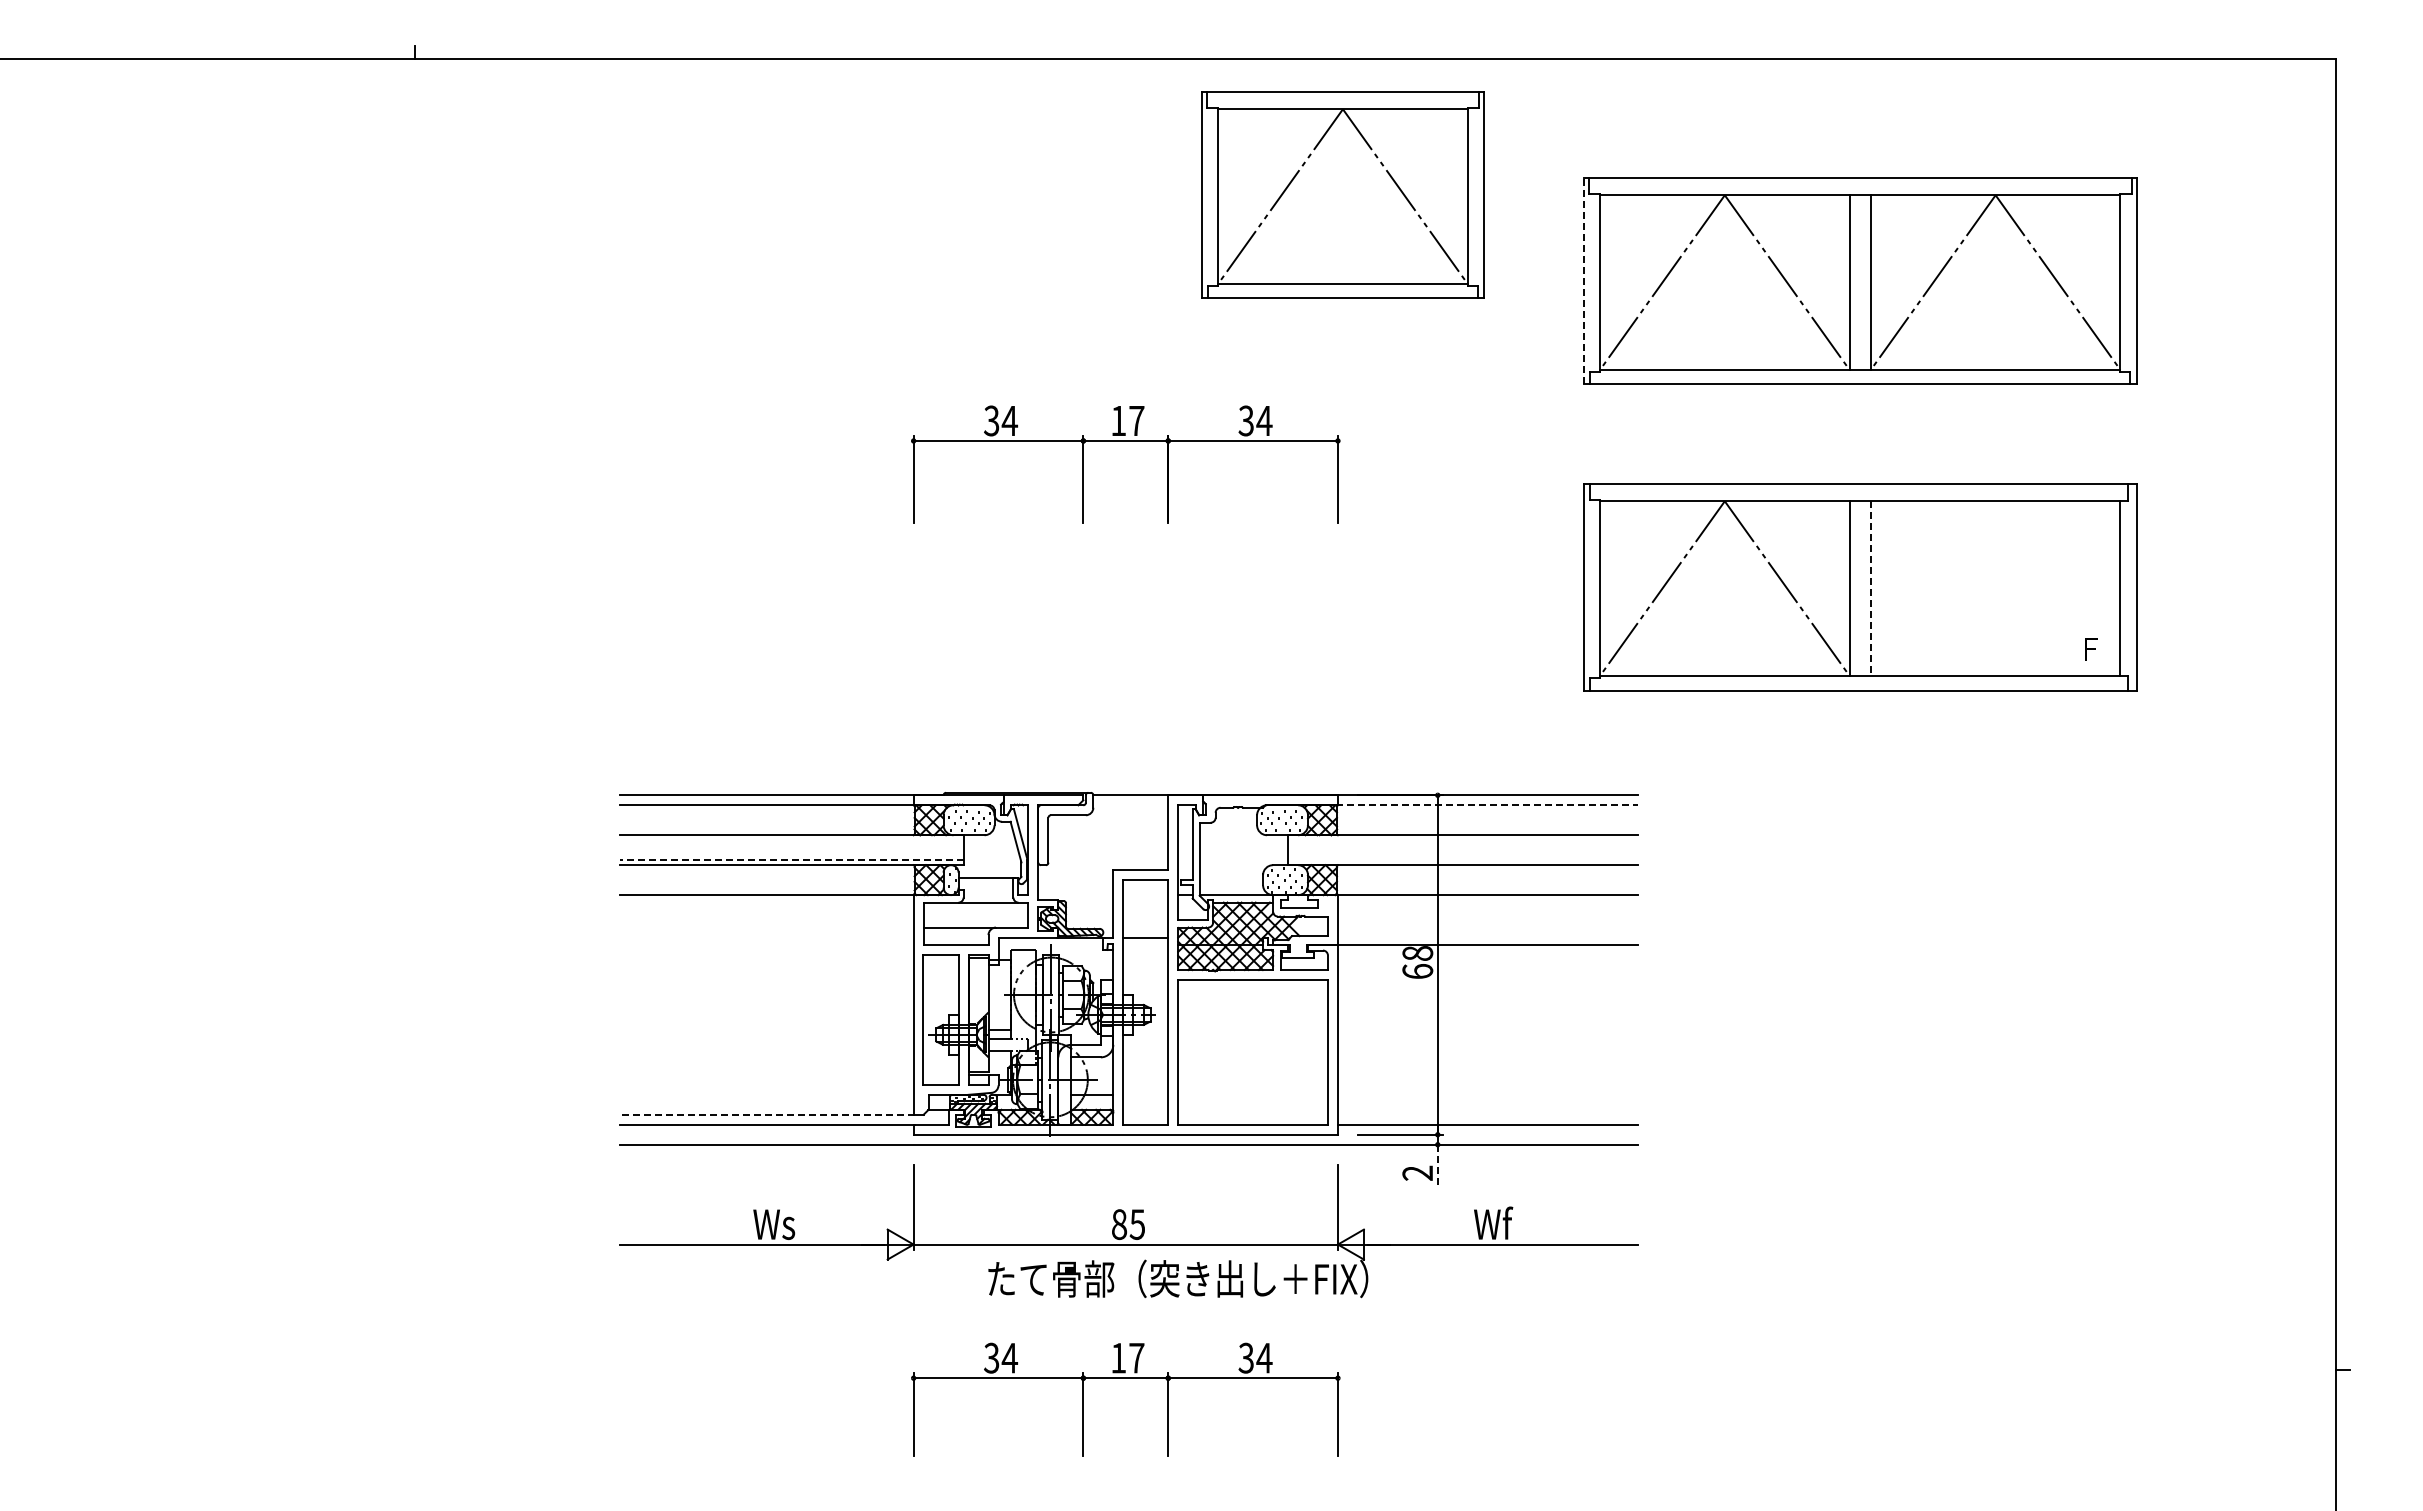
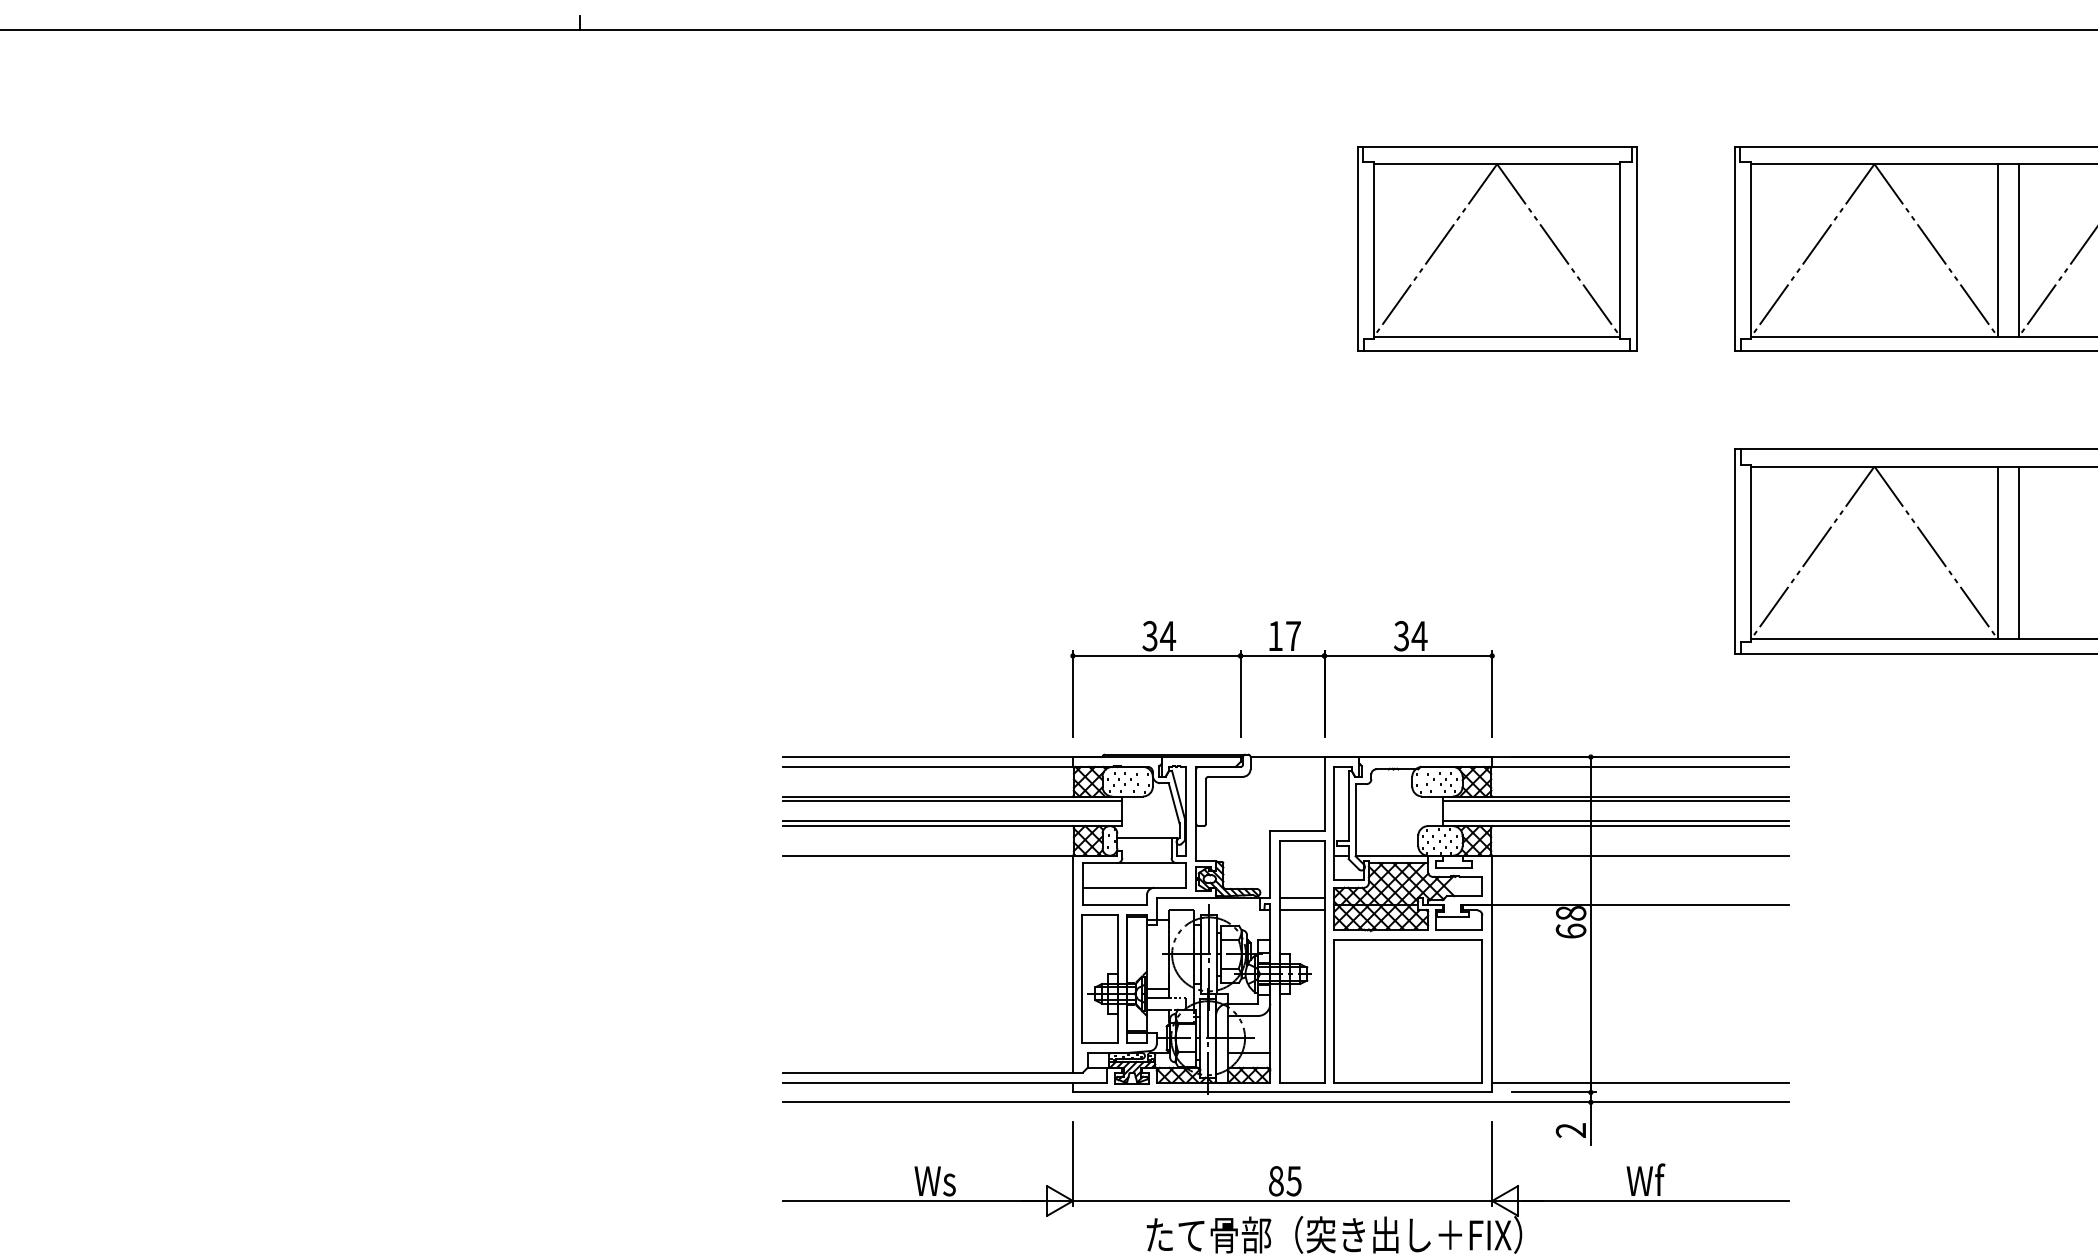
part: (1342, 194) -> (1496, 248), moved
line: (1583, 280) -> (1734, 248), dashed -> solid
part: (1125, 441) -> (1282, 656), moved
line: (1870, 589) -> (2018, 553), dashed -> solid
line: (1487, 805) -> (1639, 767), dashed -> solid
line: (791, 840) -> (952, 801), added
line: (1462, 840) -> (1615, 801), added
line: (791, 860) -> (952, 821), dashed -> solid
line: (1462, 860) -> (1615, 821), added
line: (1145, 950) -> (1302, 910), added
line: (767, 1114) -> (928, 1072), dashed -> solid
line: (1437, 1166) -> (1590, 1123), dashed -> solid

